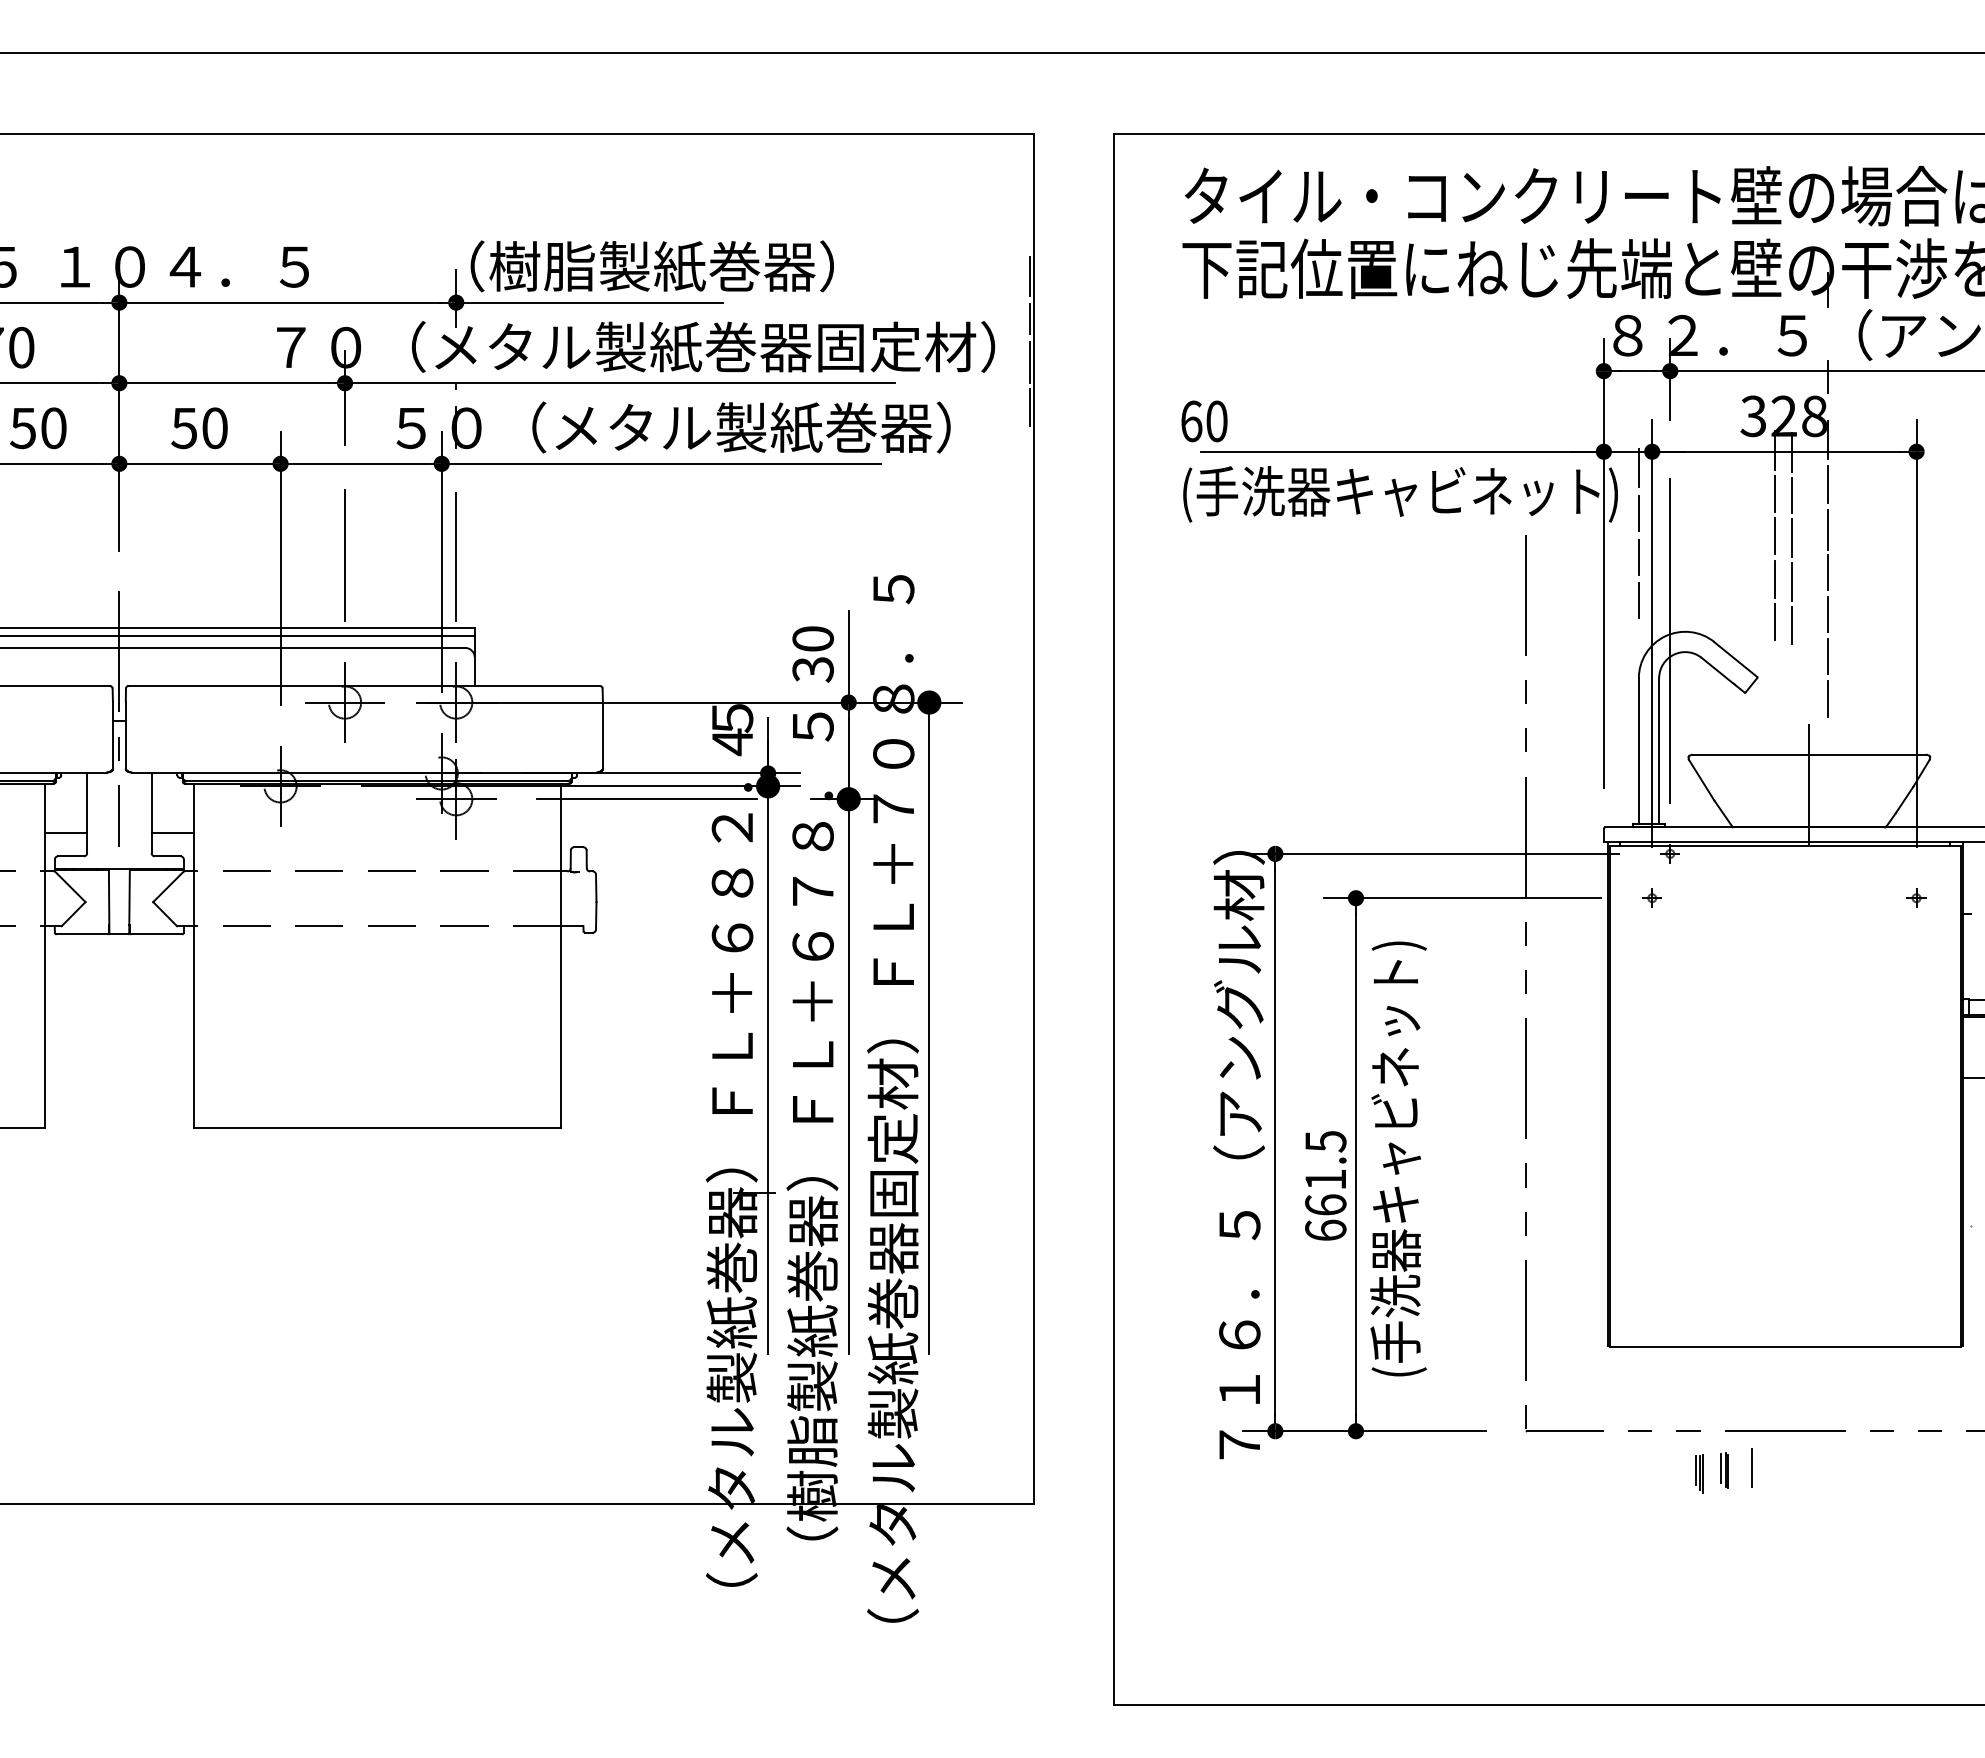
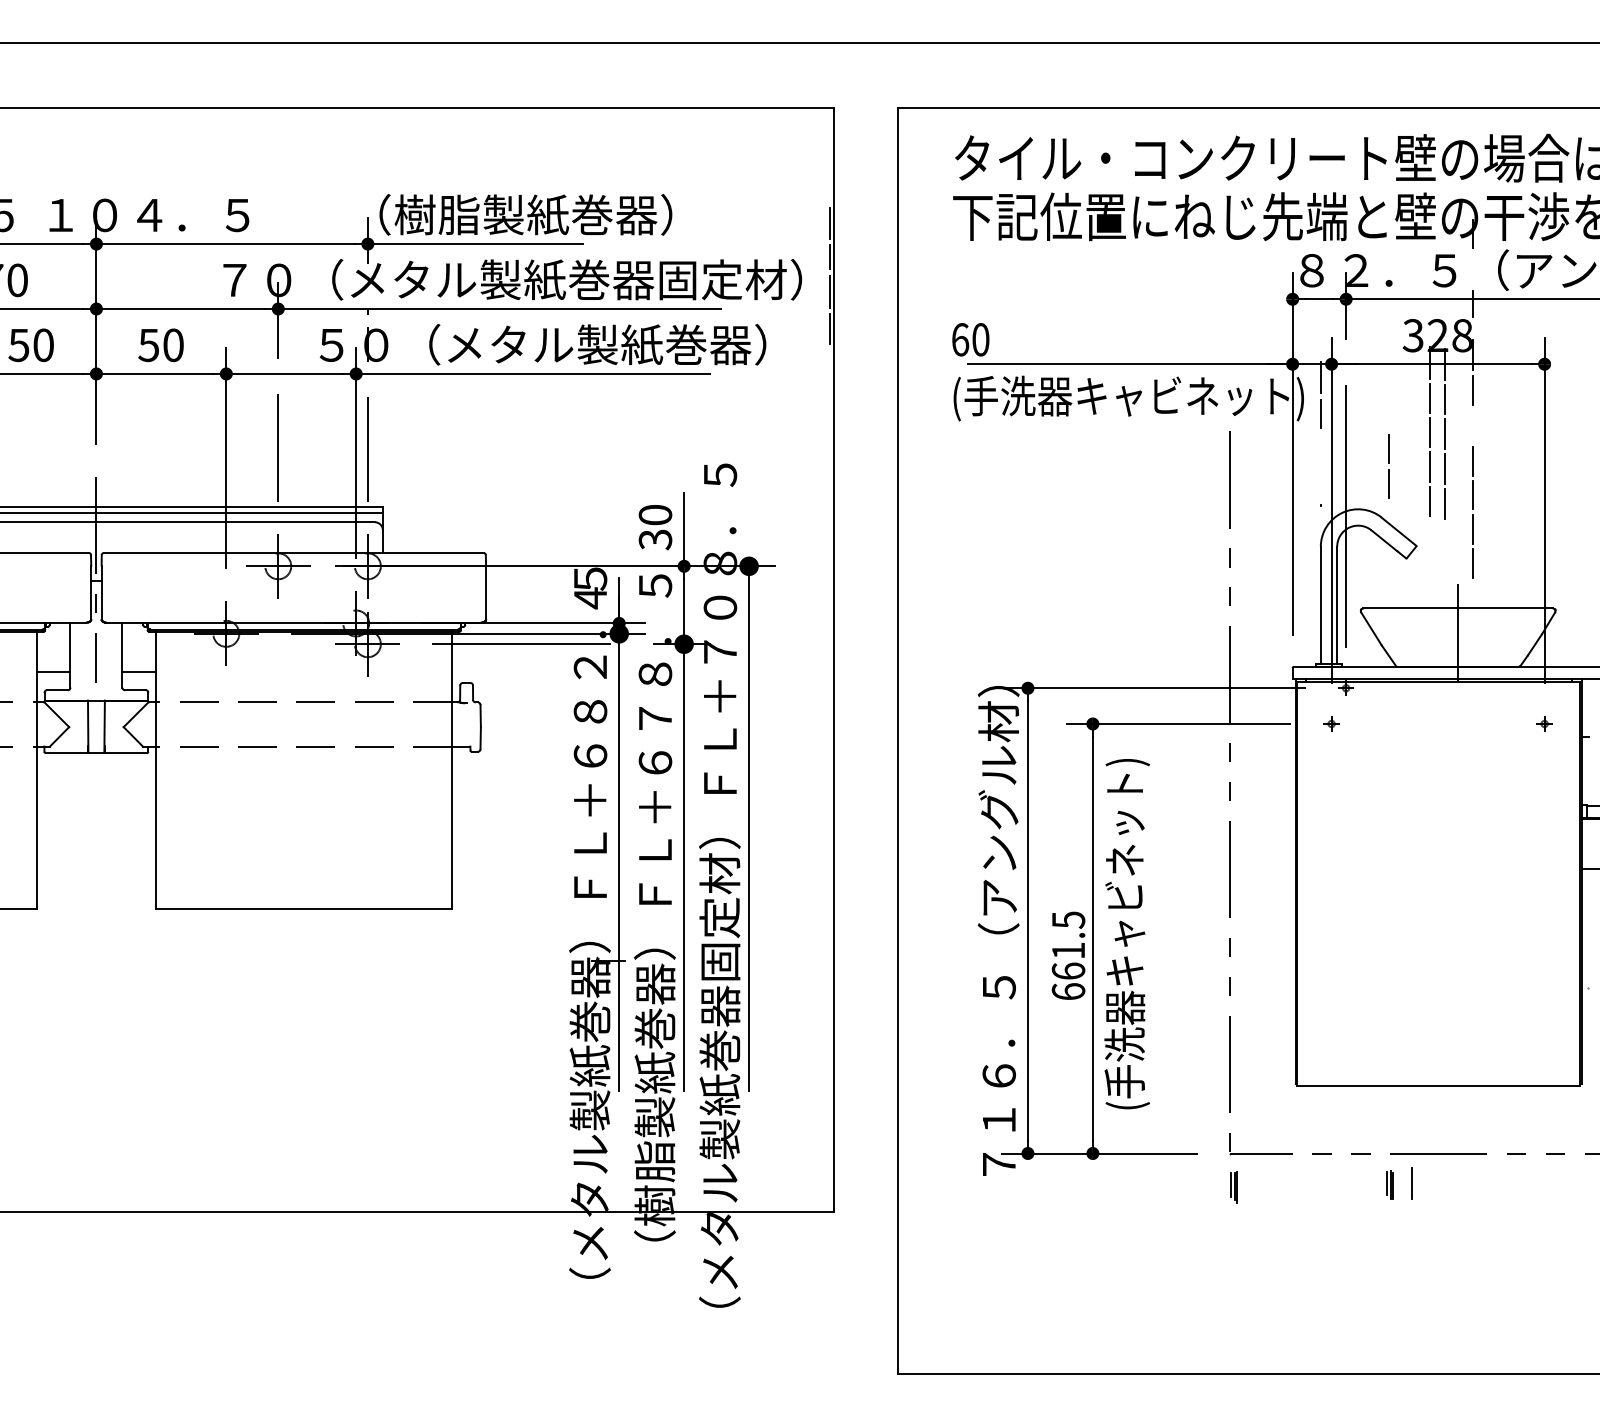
line: (1827, 529) -> (1472, 426), removed
line: (1638, 575) -> (1388, 463), moved
part: (1699, 1473) -> (1234, 1187), moved

